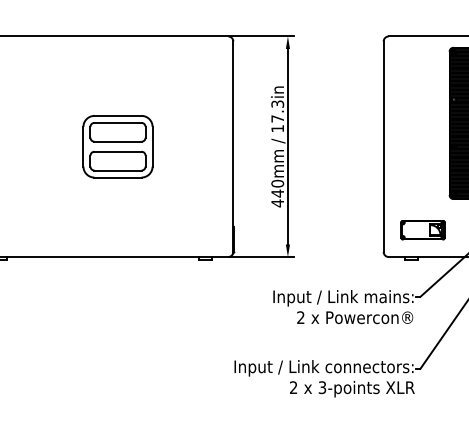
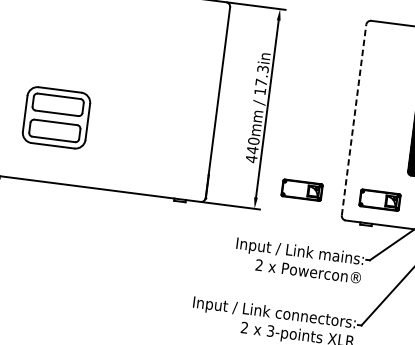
part: (117, 146) -> (56, 117), moved
line: (383, 146) -> (353, 119), solid -> dashed
part: (336, 230) -> (301, 190), added

